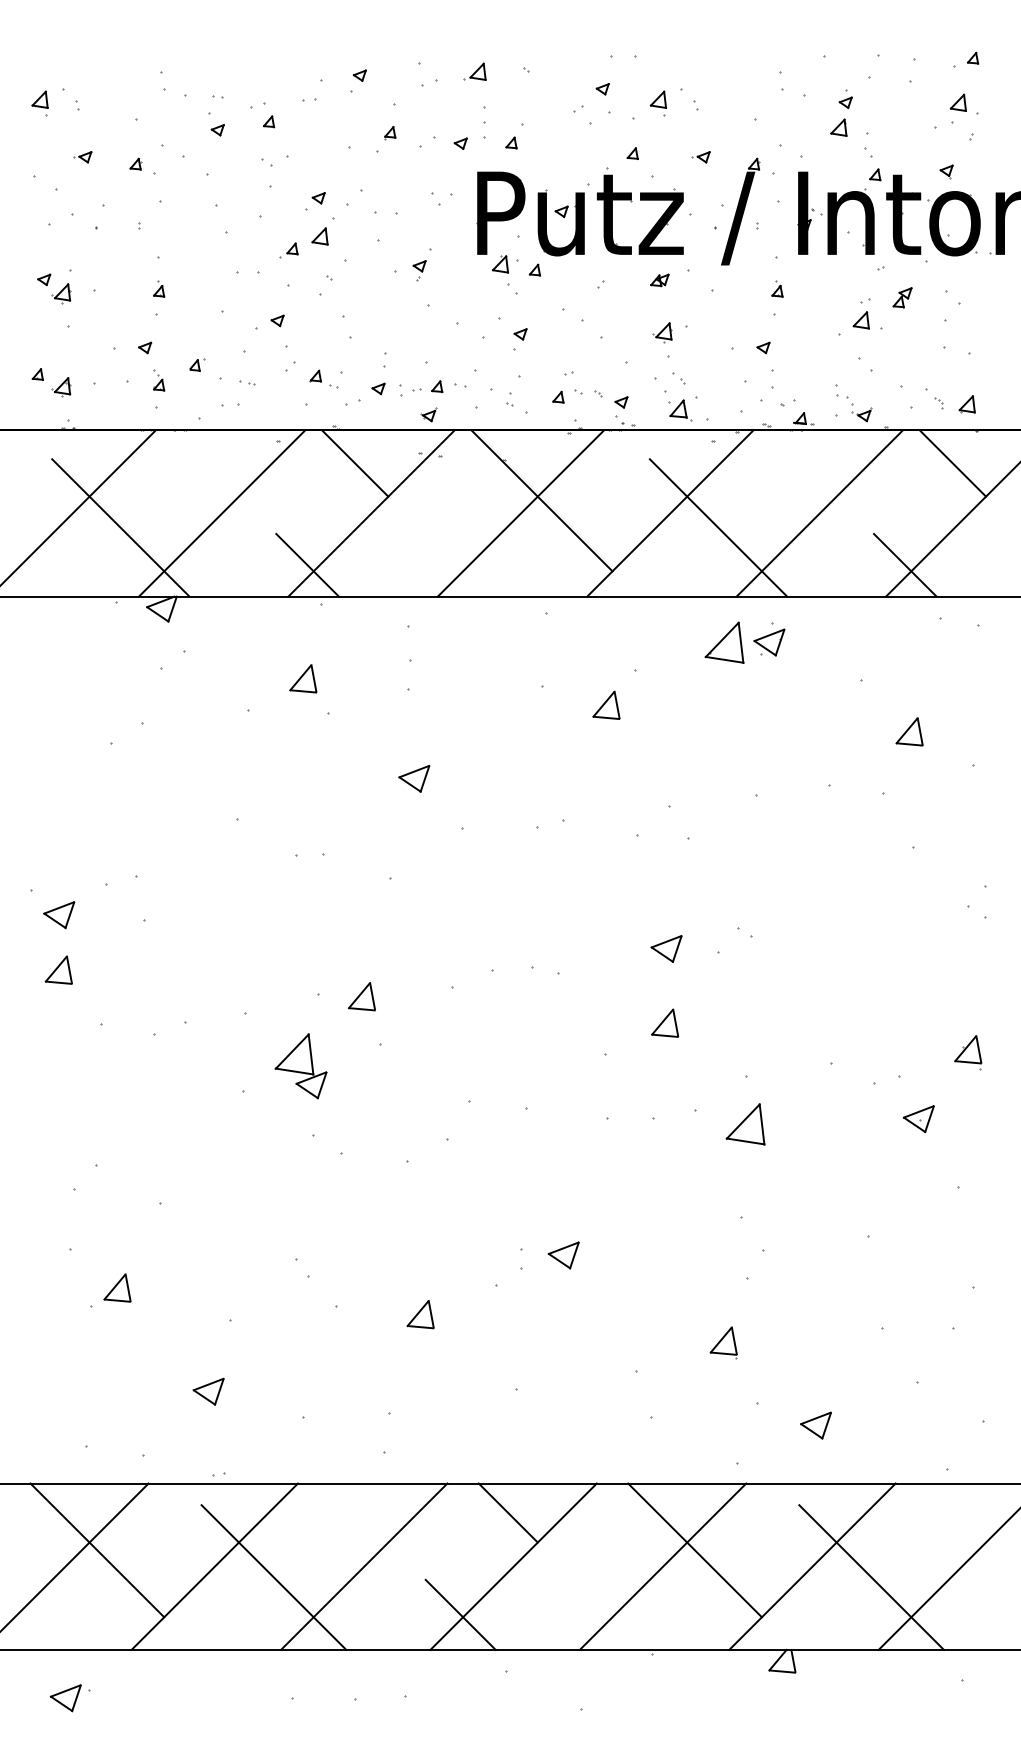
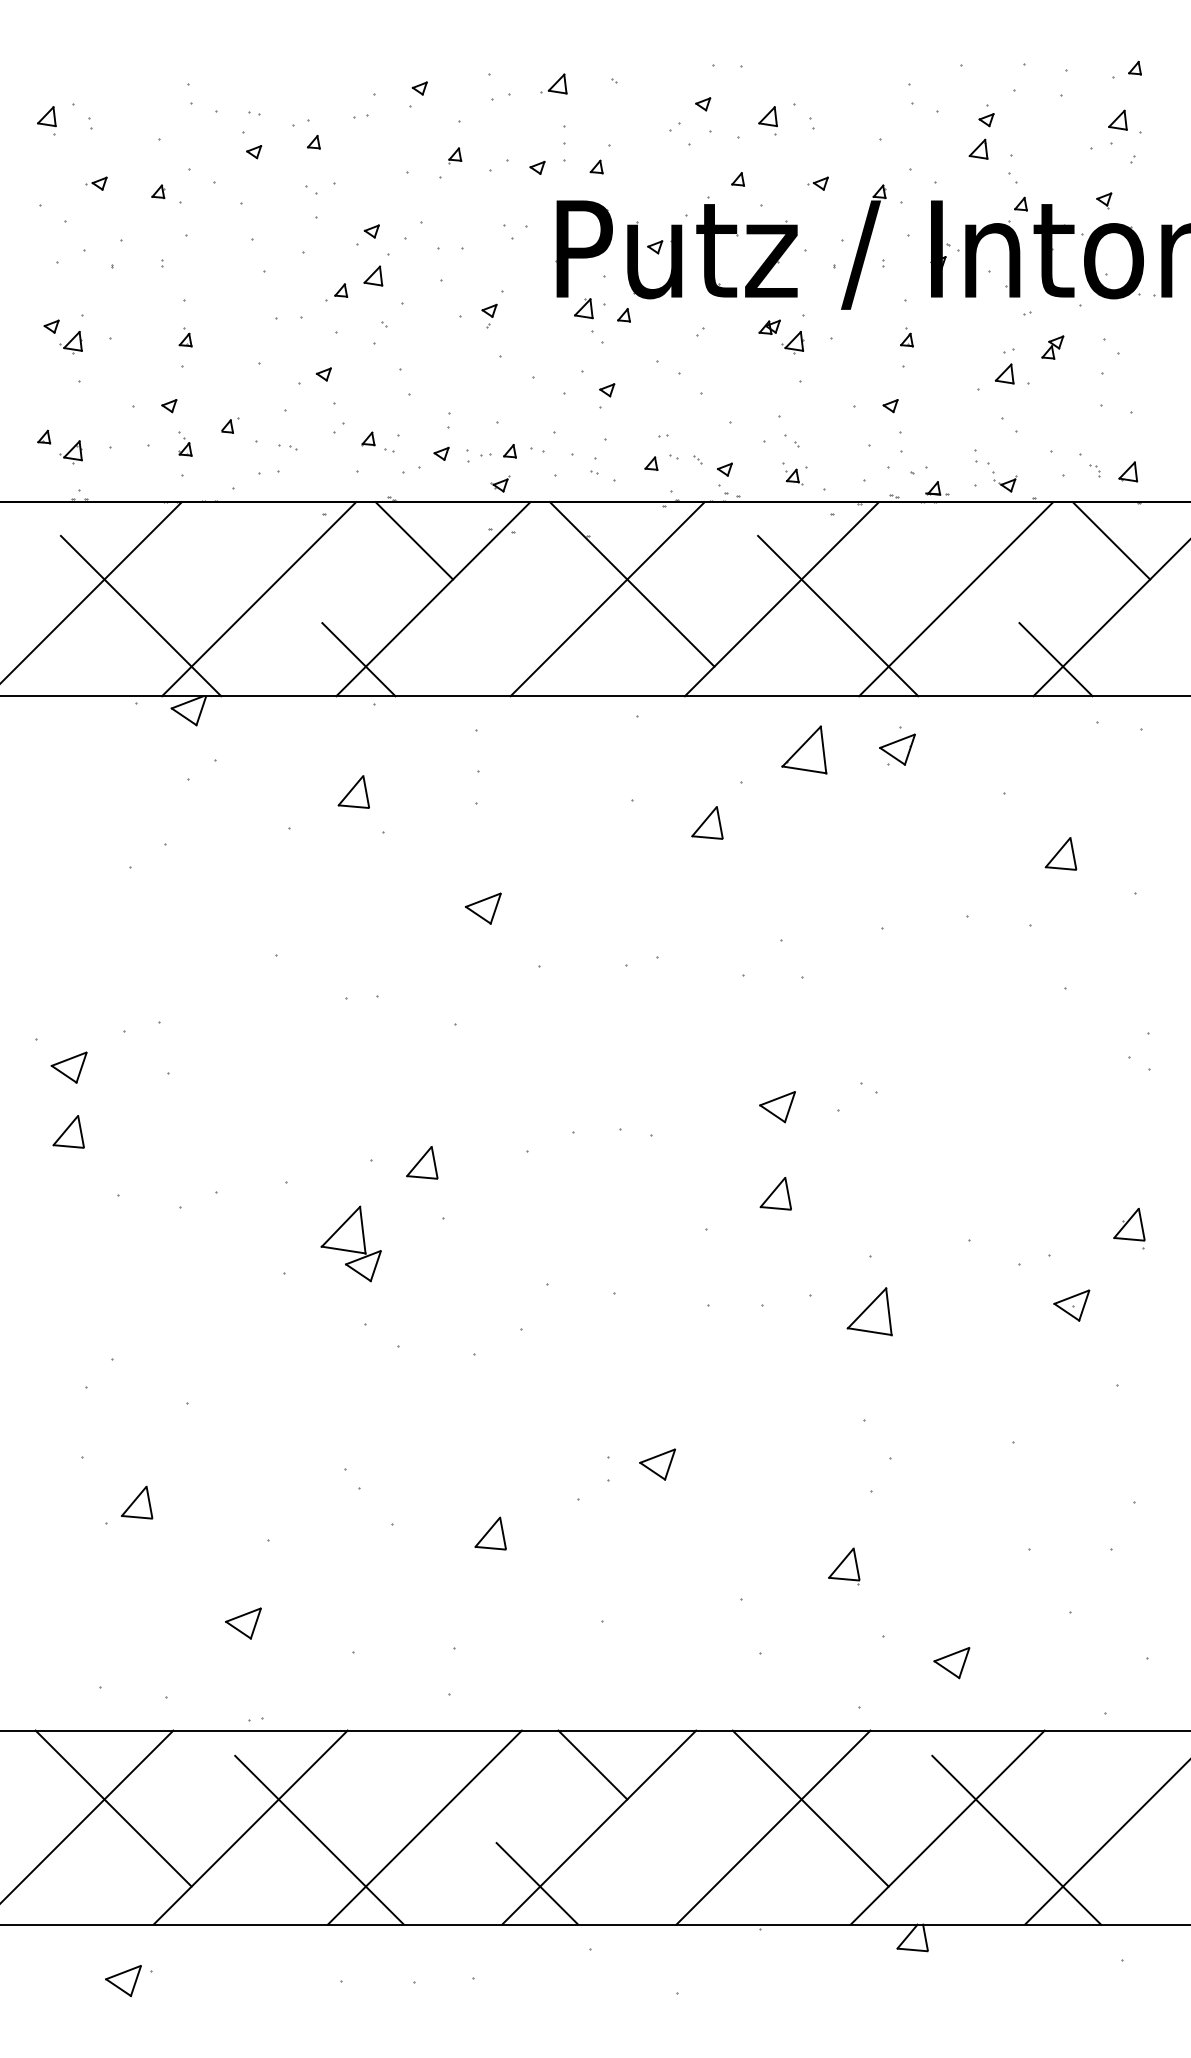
part: (662, 332) -> (792, 342), moved
part: (681, 405) -> (794, 473), size x0.62
part: (724, 642) -> (804, 749), moved
part: (69, 1698) -> (127, 1981), moved

